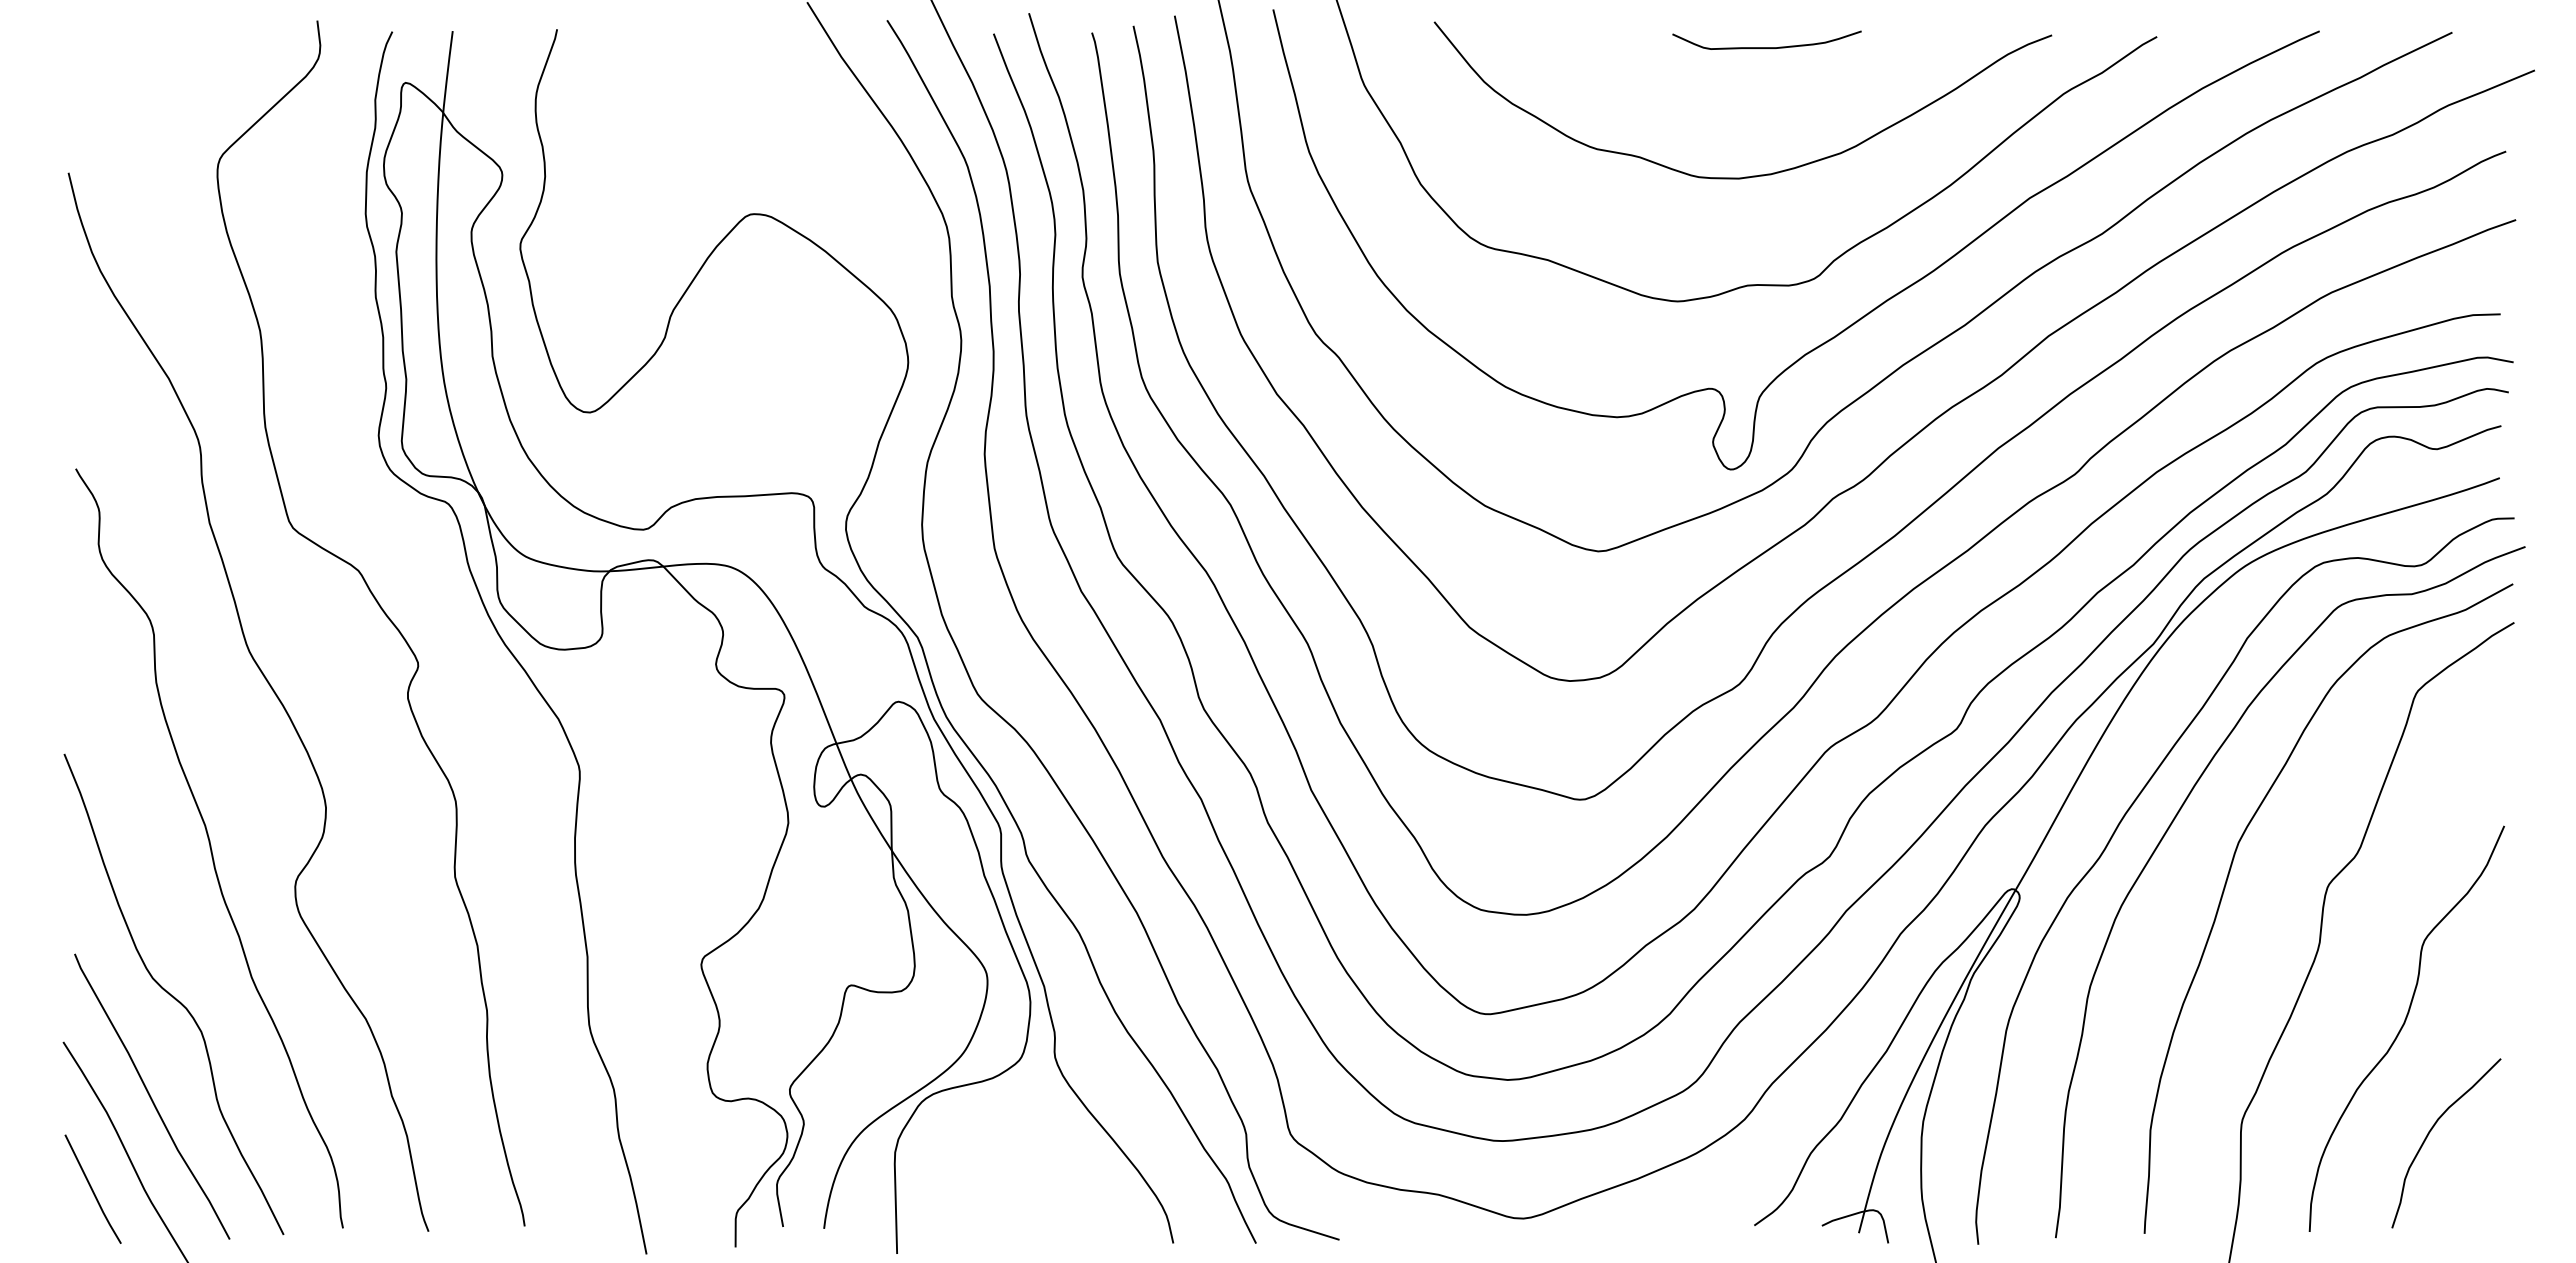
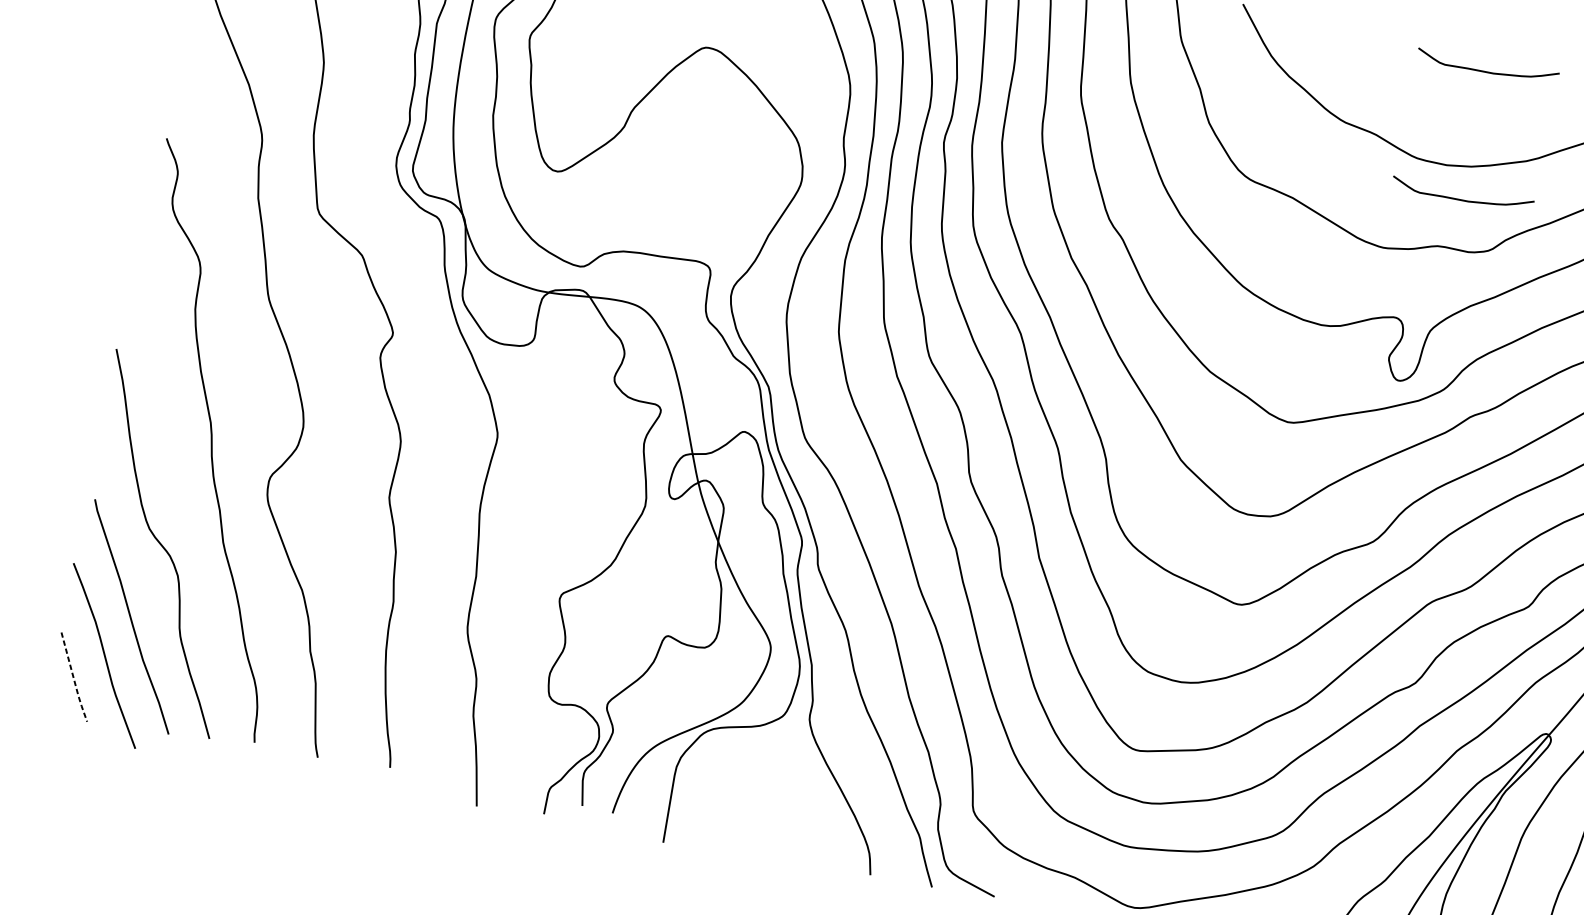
curve: (1766, 219) -> (1461, 199), added
line: (92, 1191) -> (73, 678), solid -> dashed

